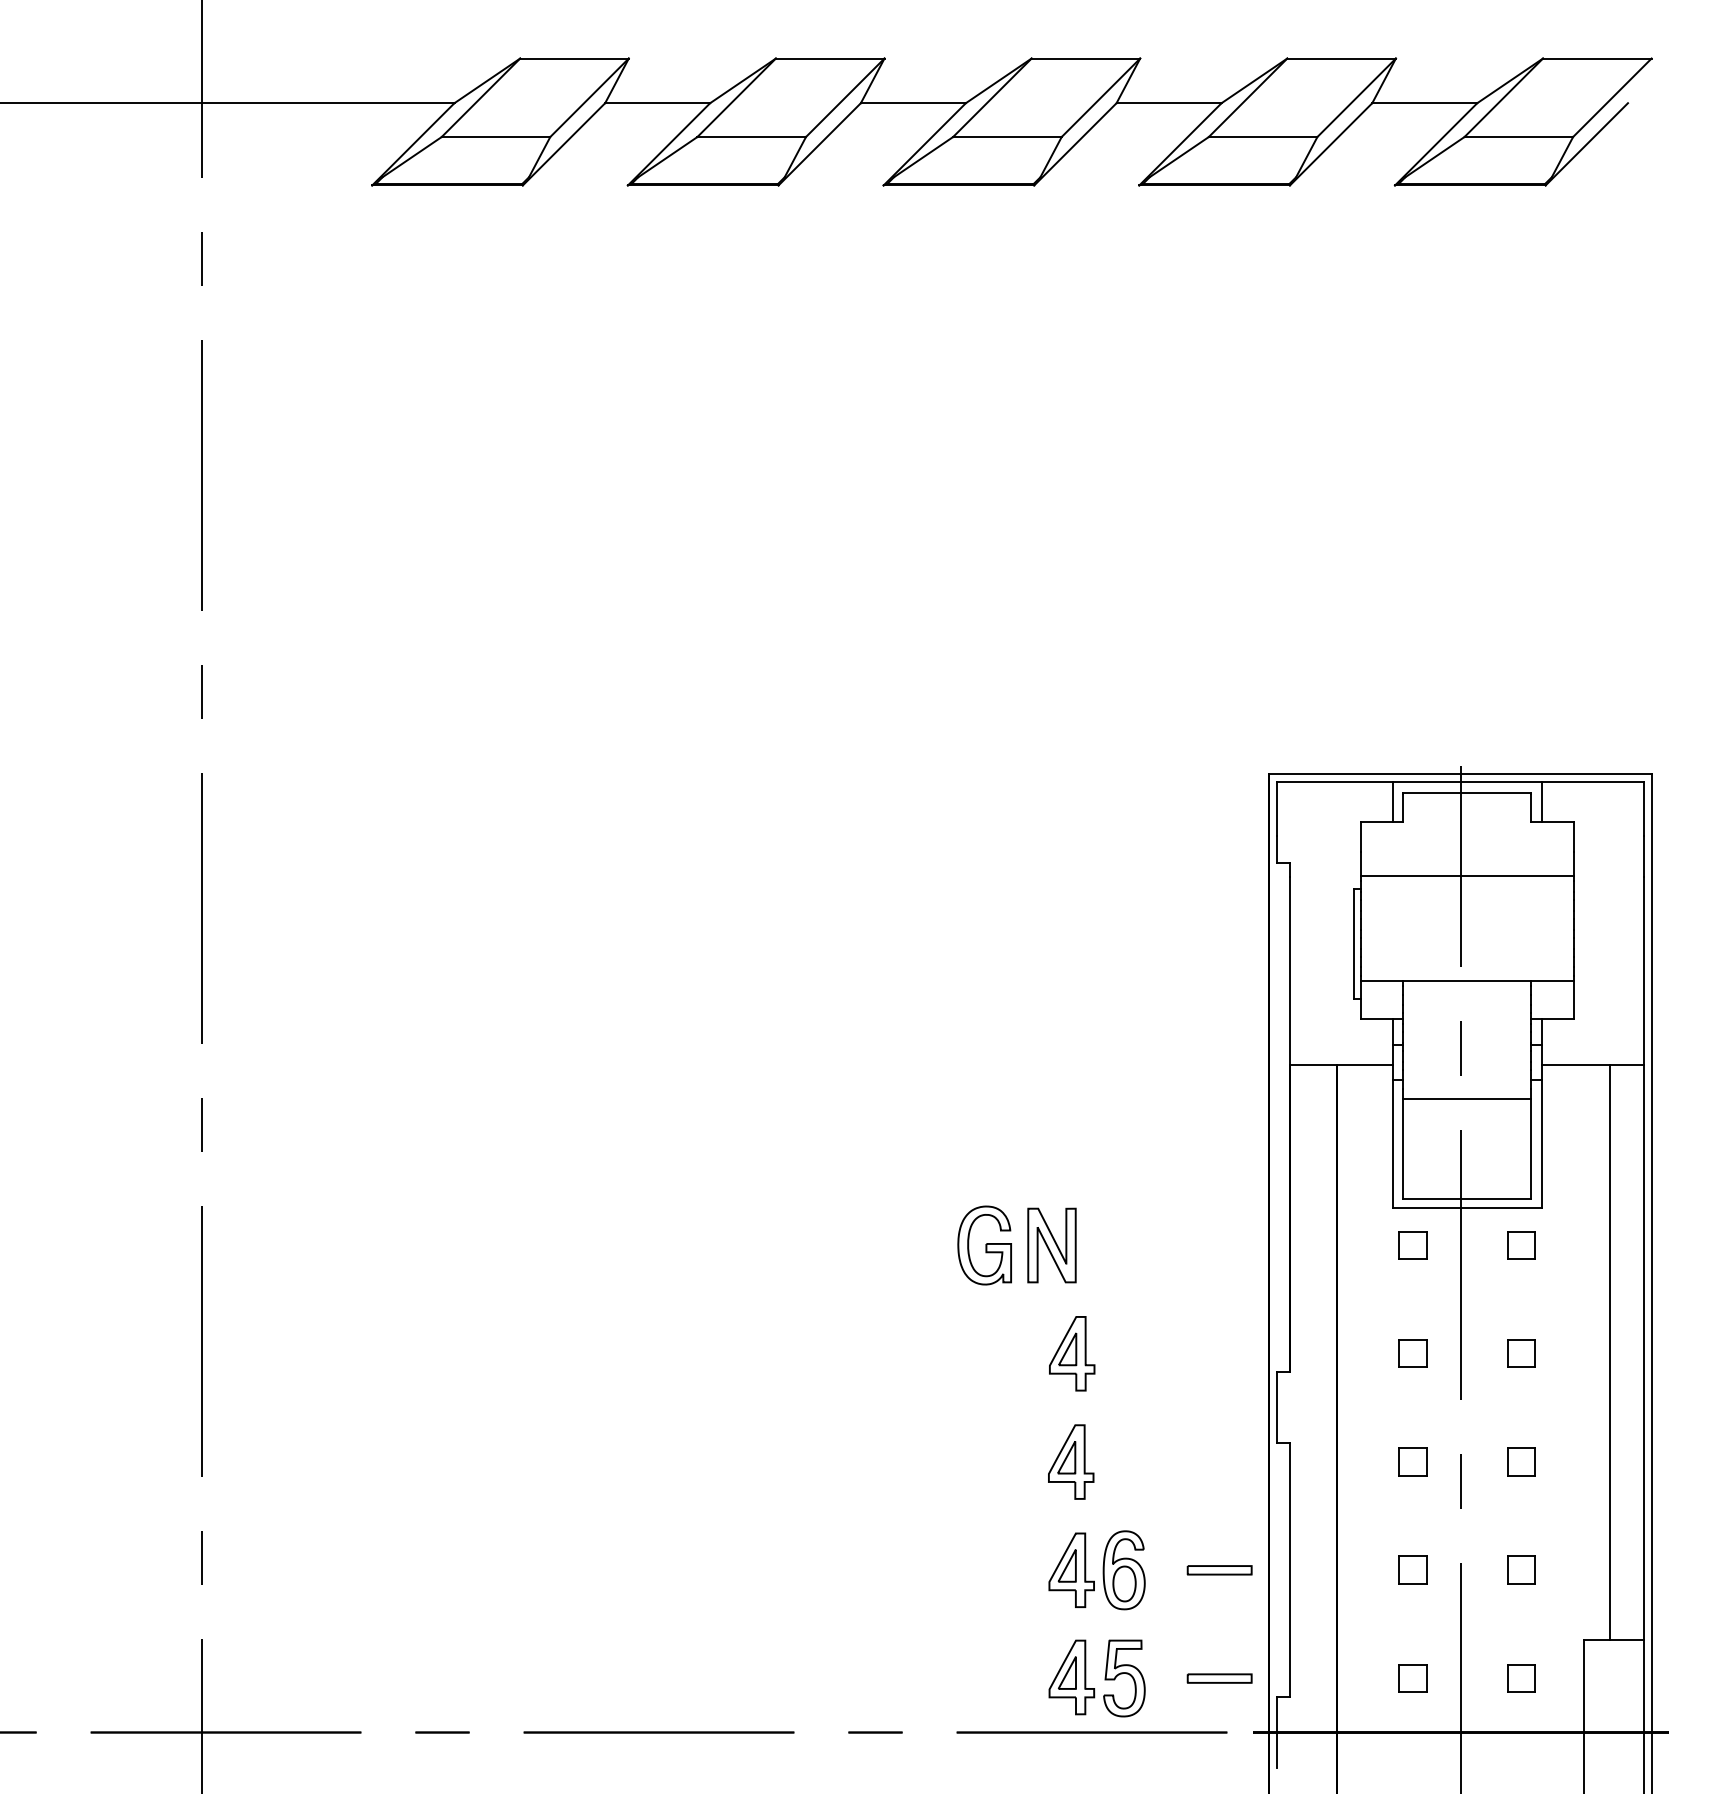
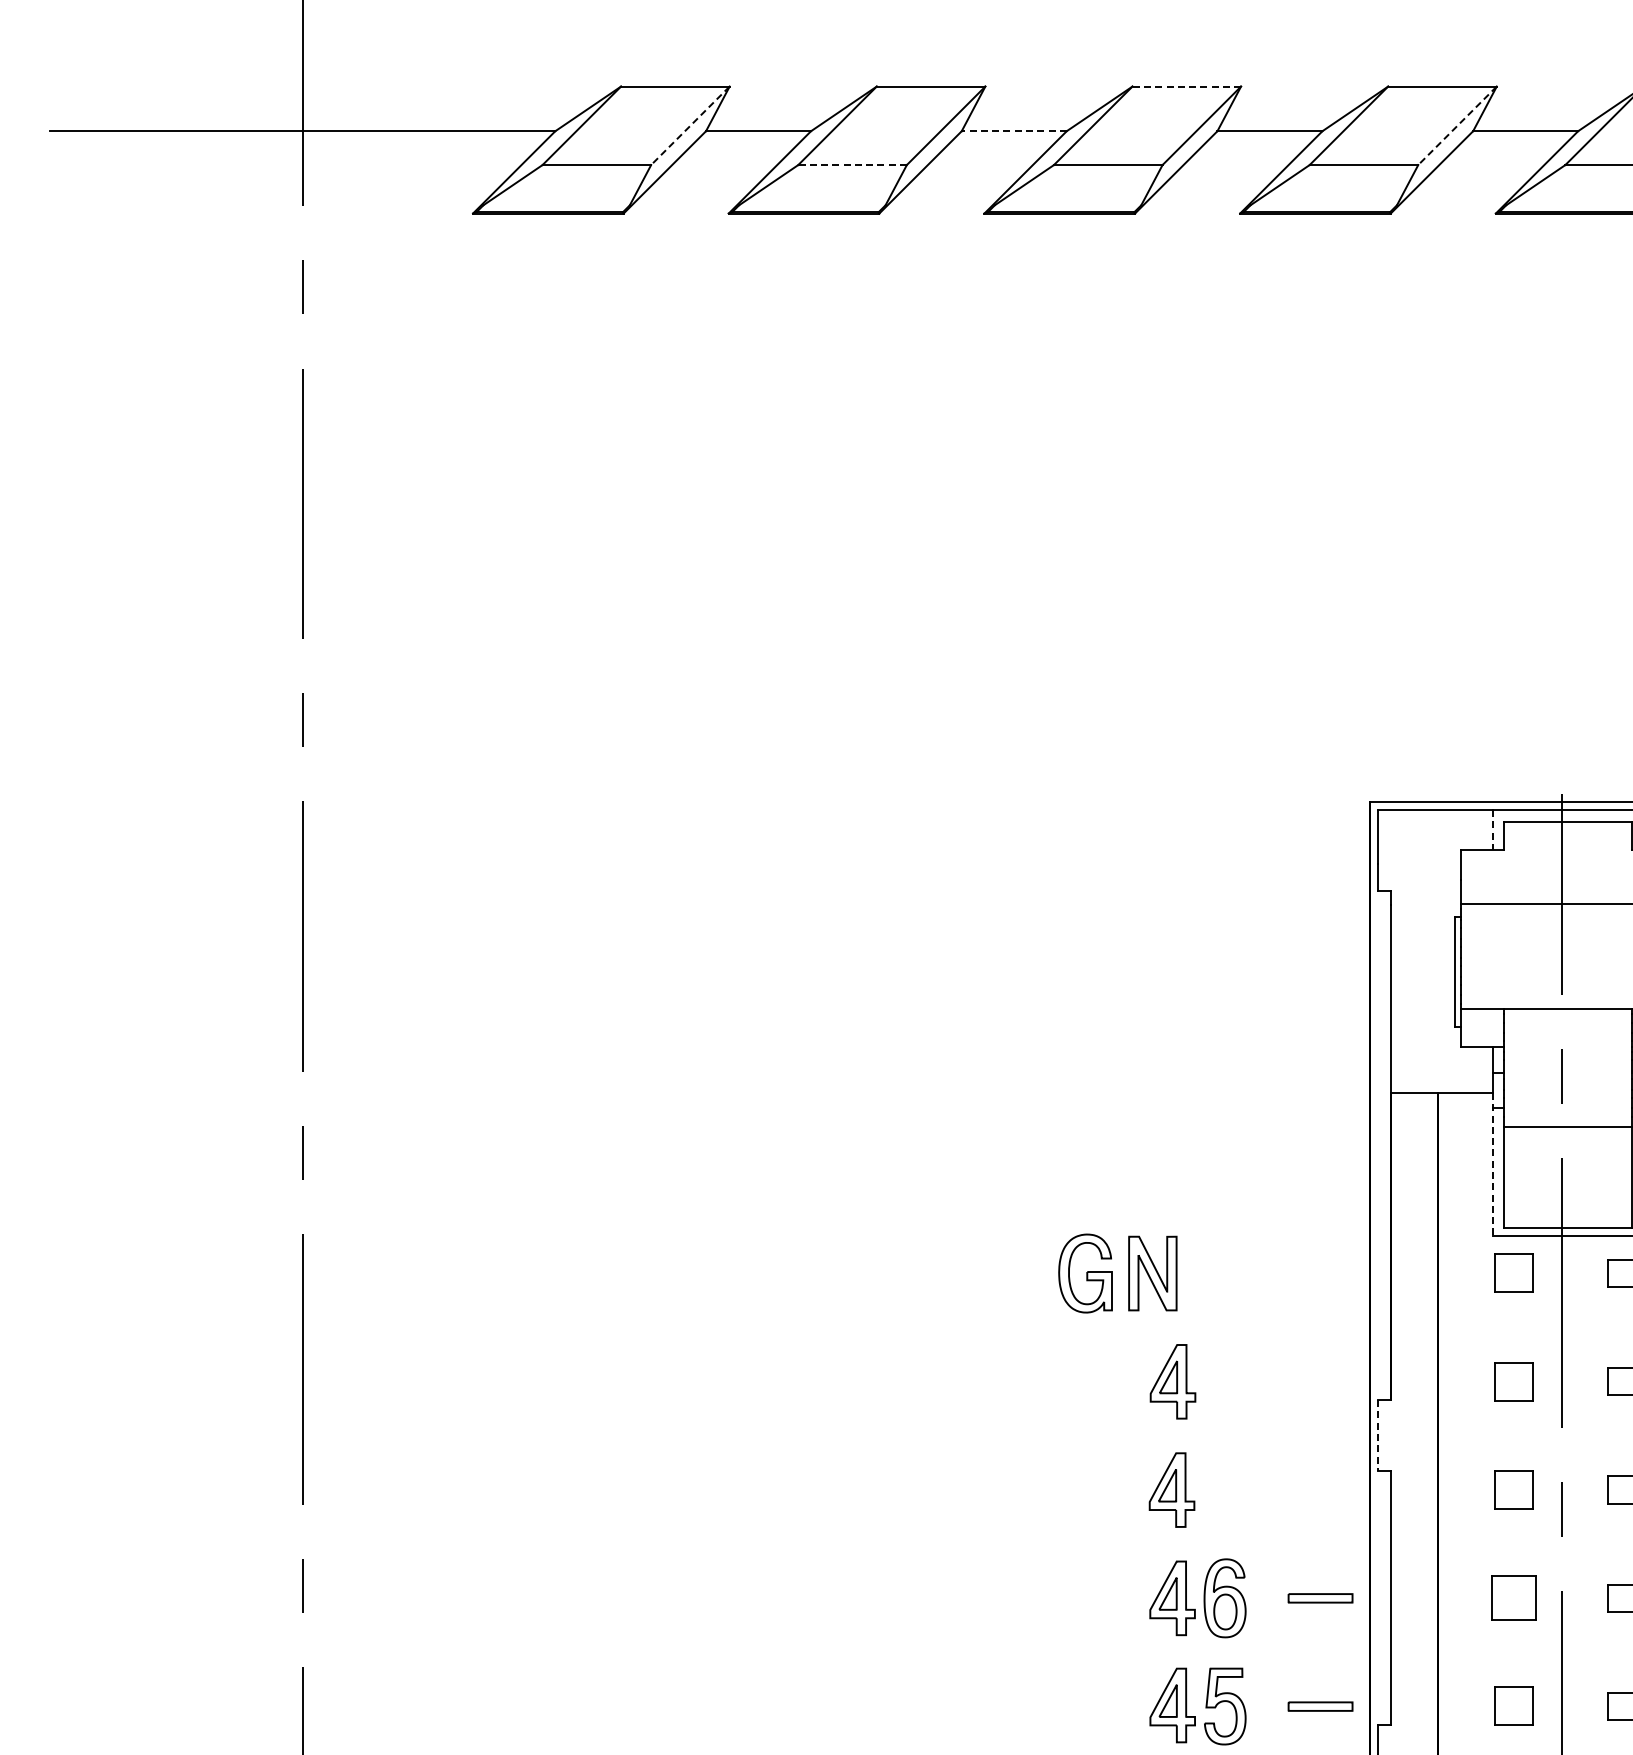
line: (1085, 58) -> (1186, 86), solid -> dashed
line: (589, 97) -> (690, 125), solid -> dashed
line: (1356, 97) -> (1457, 125), solid -> dashed
line: (913, 103) -> (1014, 131), solid -> dashed
line: (751, 137) -> (852, 165), solid -> dashed
line: (1392, 801) -> (1493, 829), solid -> dashed
line: (1392, 1136) -> (1493, 1164), solid -> dashed
part: (1412, 1245) -> (1513, 1273), size x1.4
part: (1412, 1353) -> (1513, 1381), size x1.4
line: (1277, 1407) -> (1378, 1435), solid -> dashed
part: (1412, 1461) -> (1513, 1489), size x1.4
part: (1412, 1569) -> (1513, 1597), size x1.6
part: (1412, 1678) -> (1513, 1706), size x1.4

